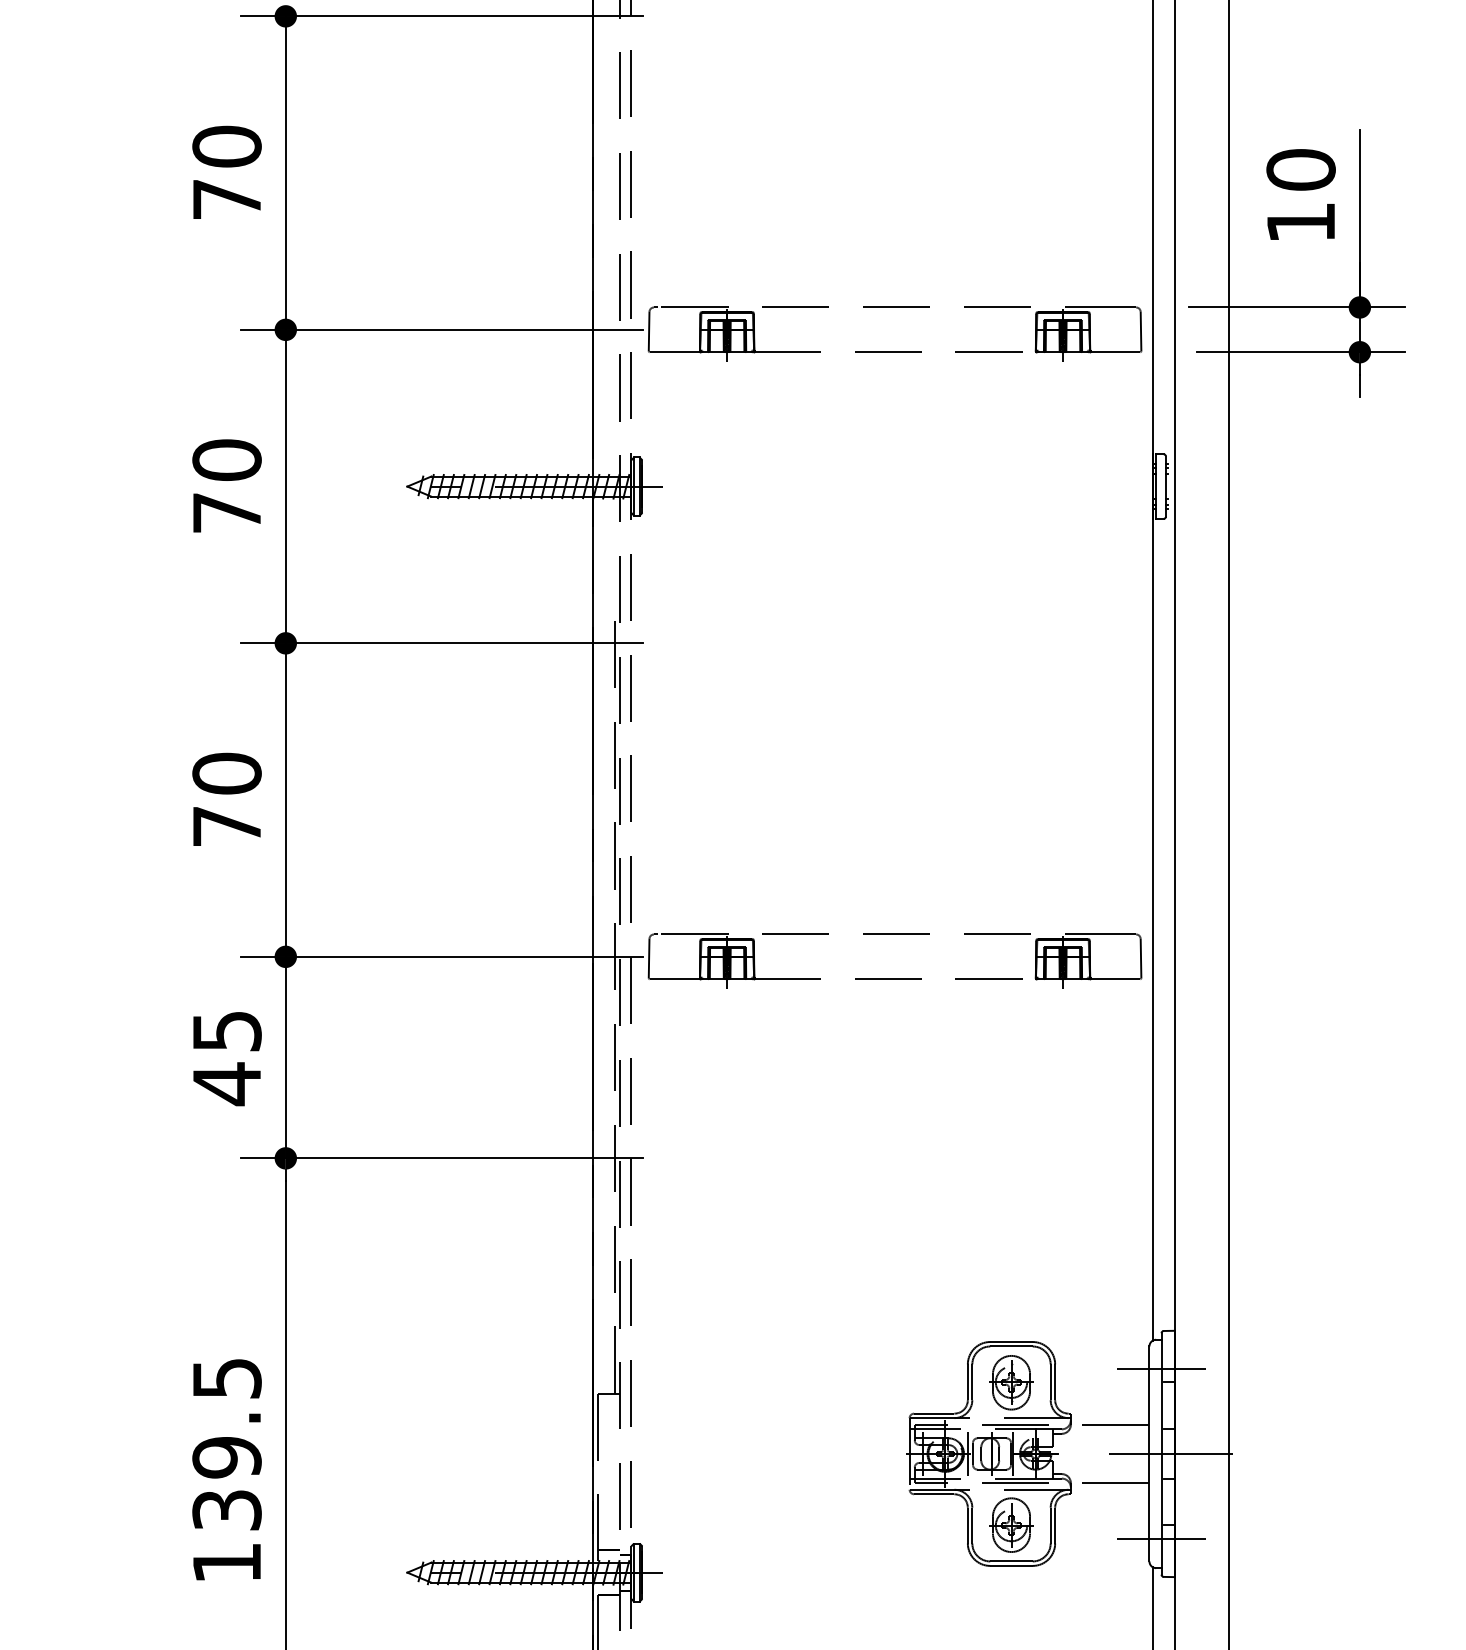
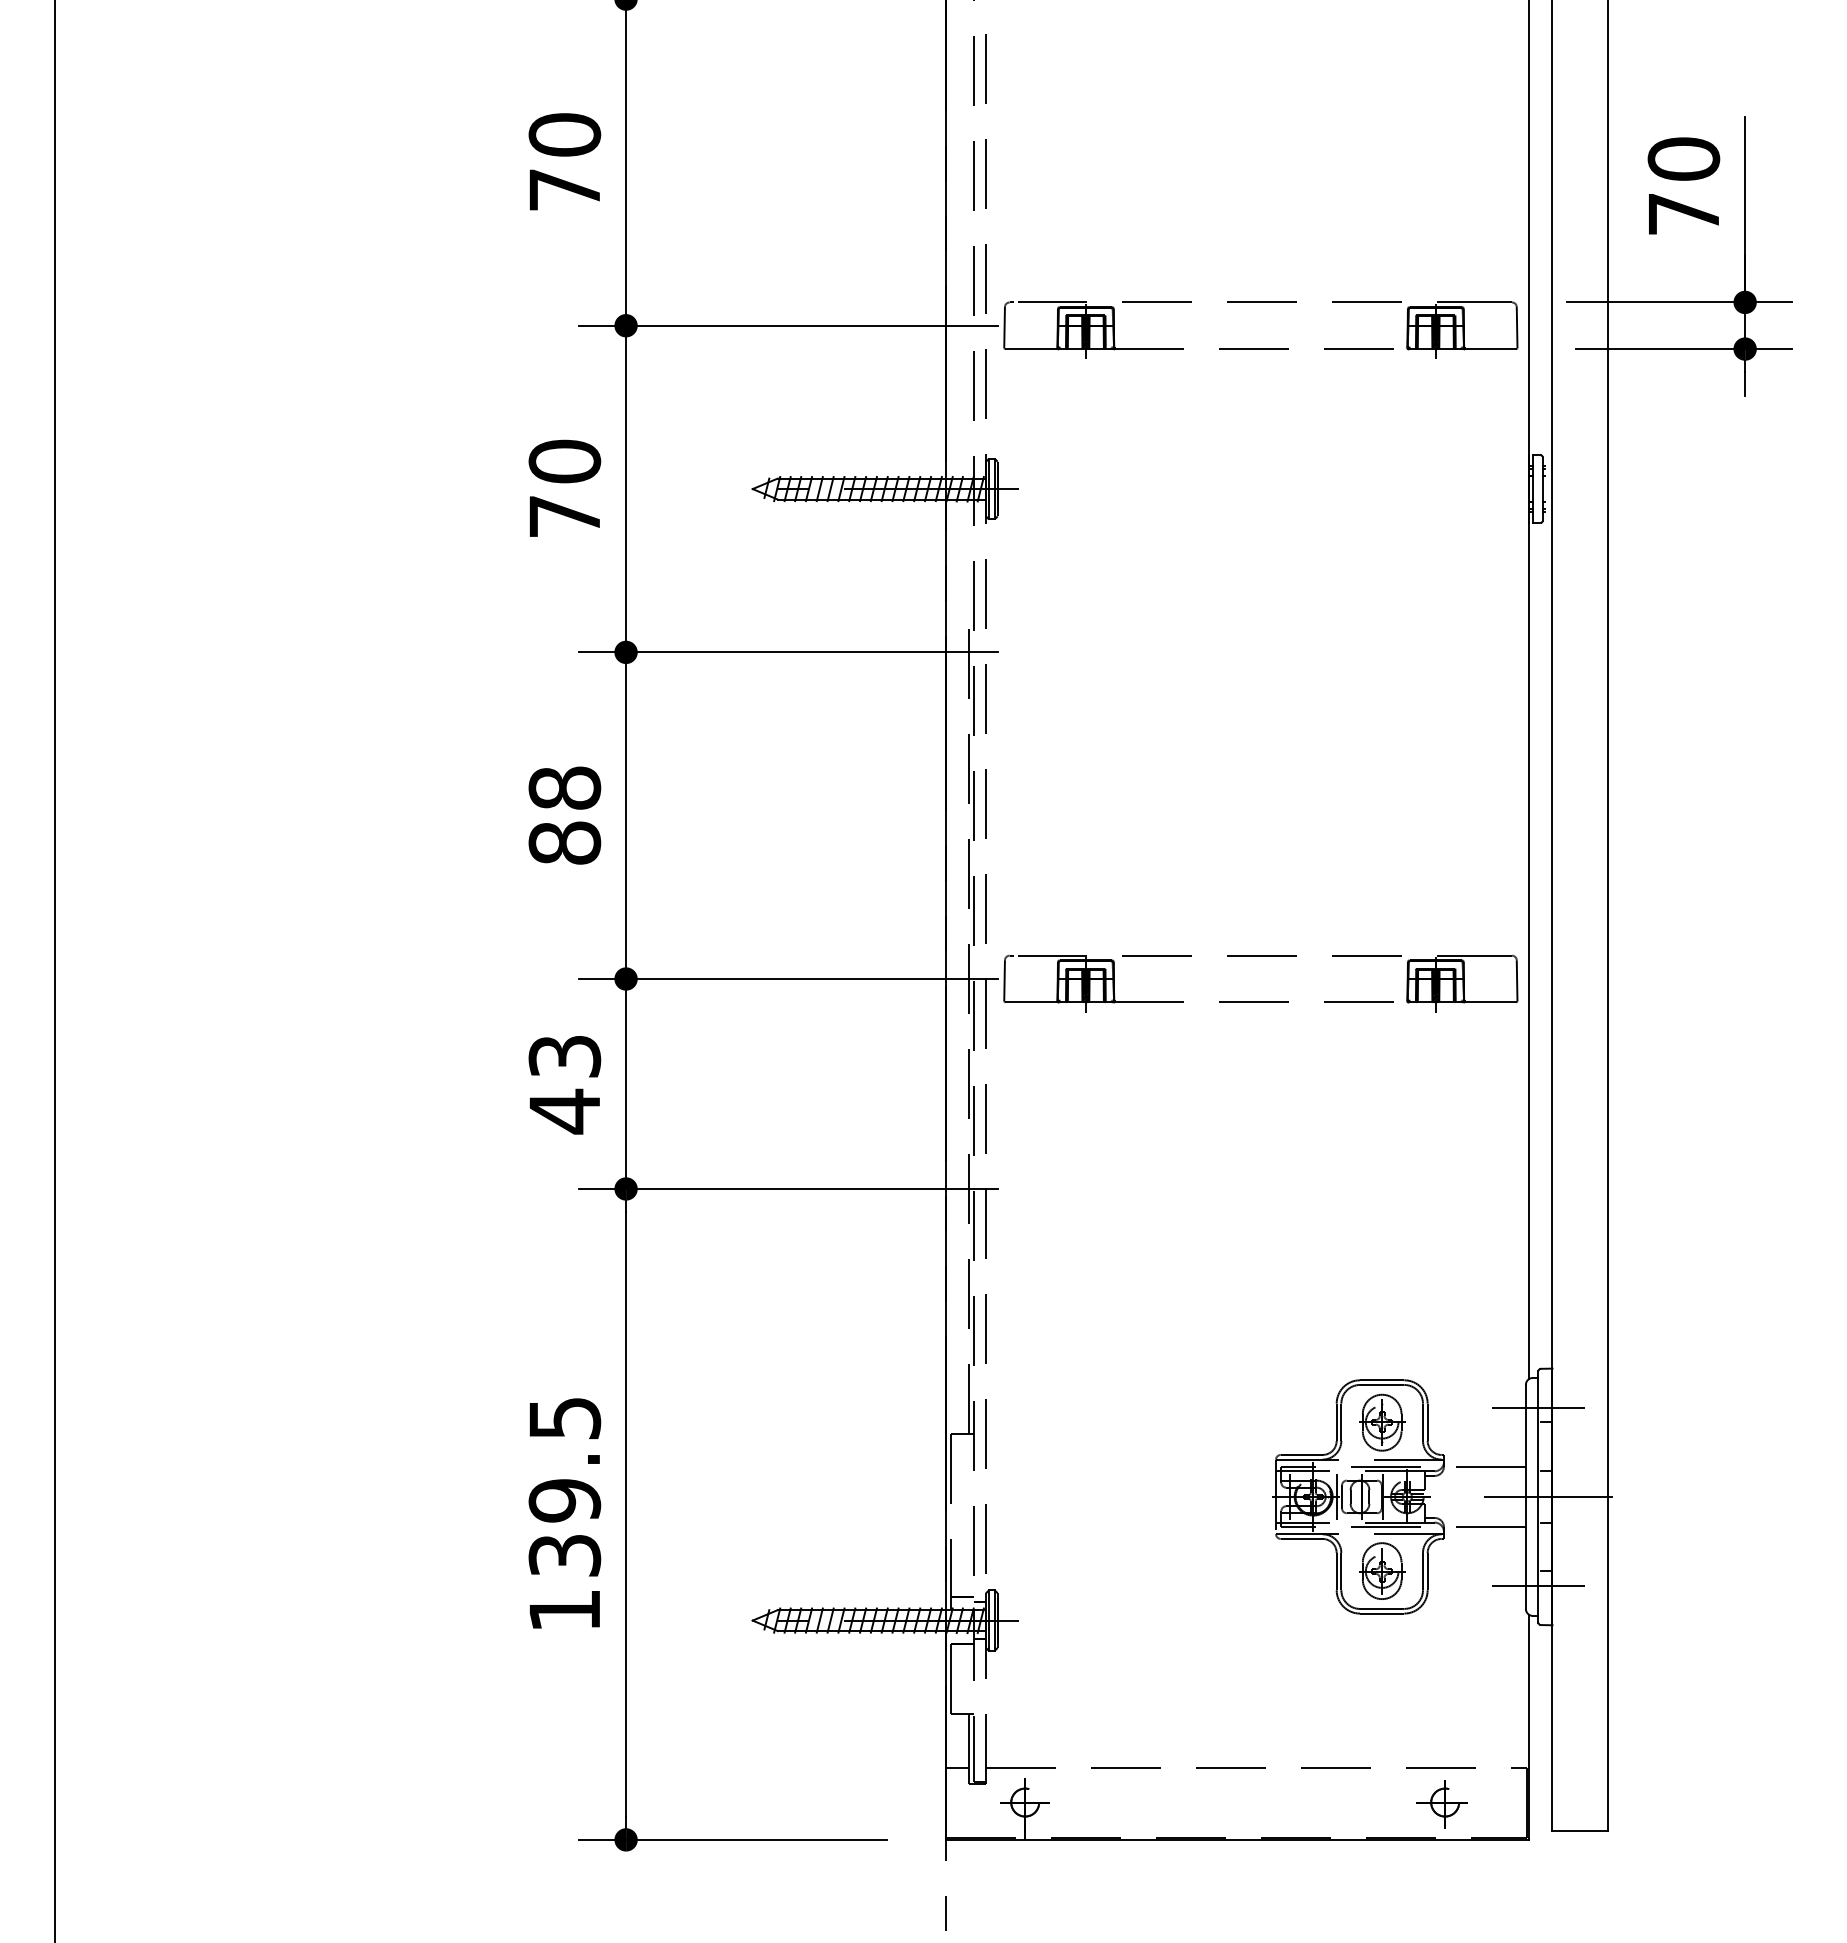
text: (1300, 223) -> (1683, 214), 10 -> 70
text: (226, 799) -> (564, 815), 70 -> 88
text: (226, 1031) -> (564, 1056), 45 -> 43

